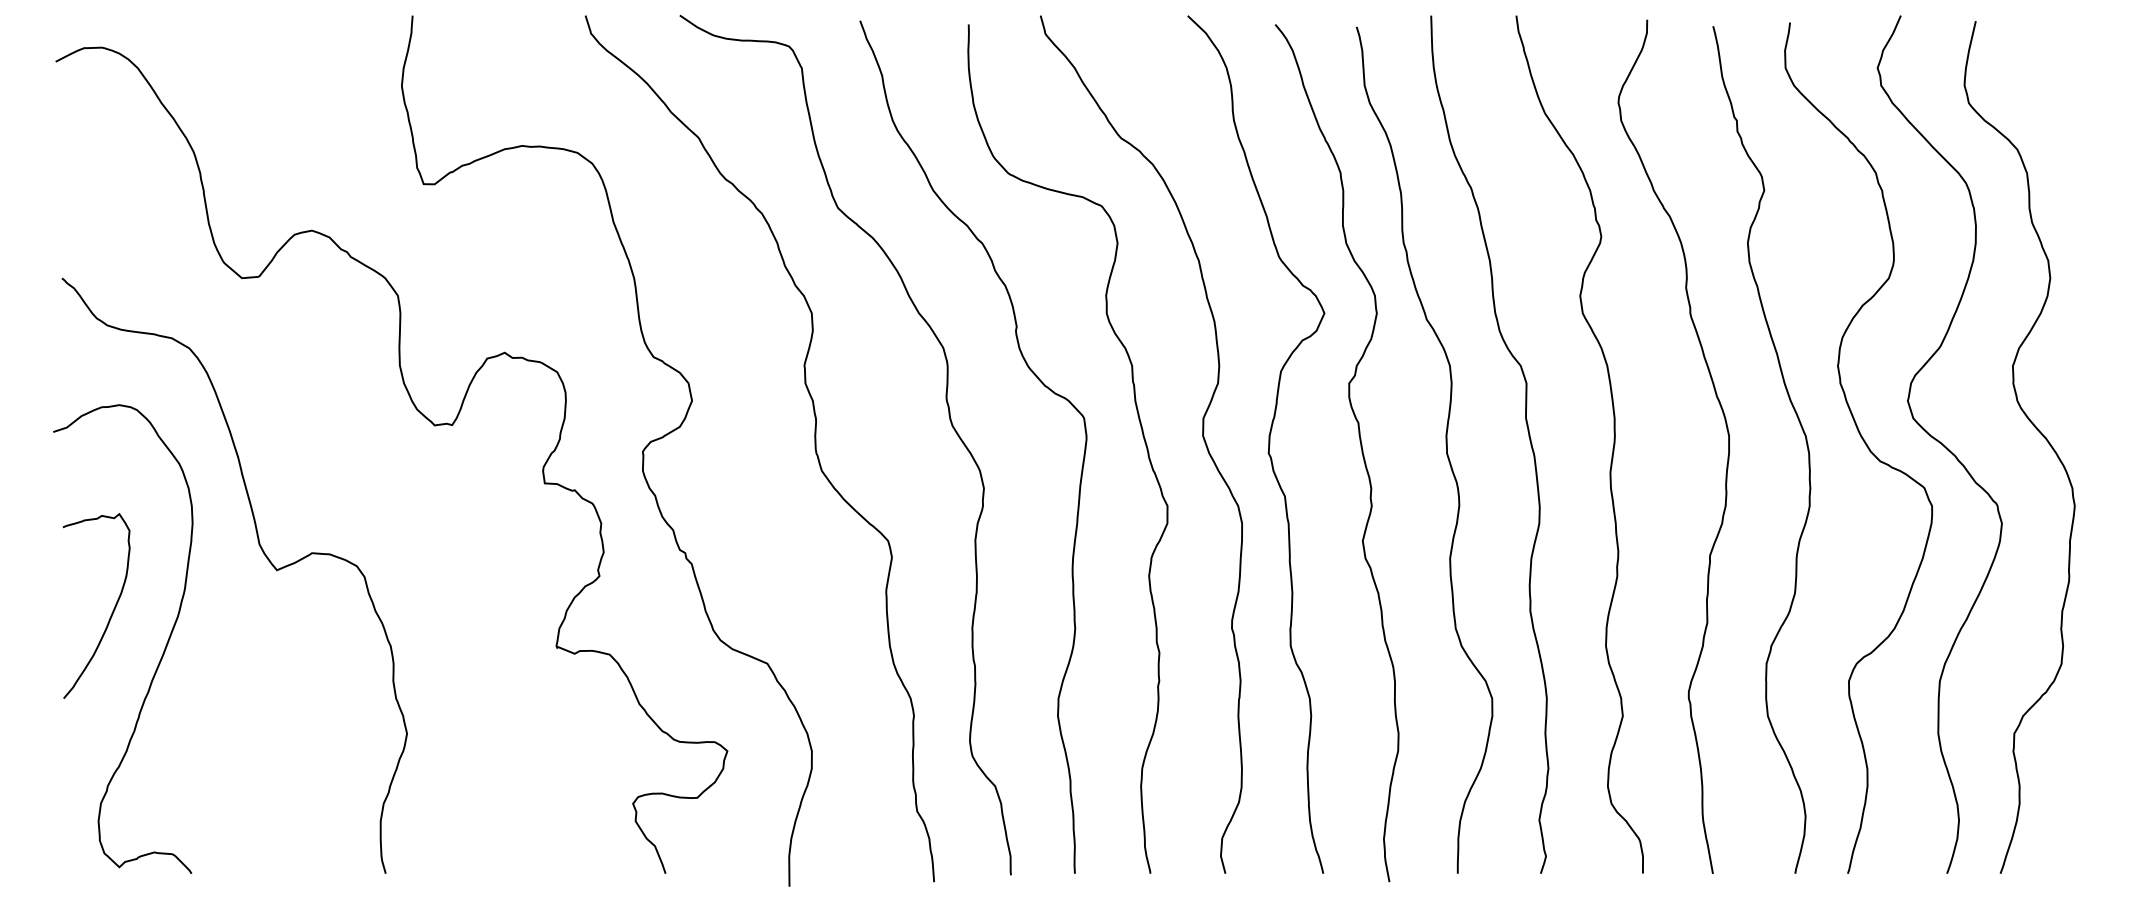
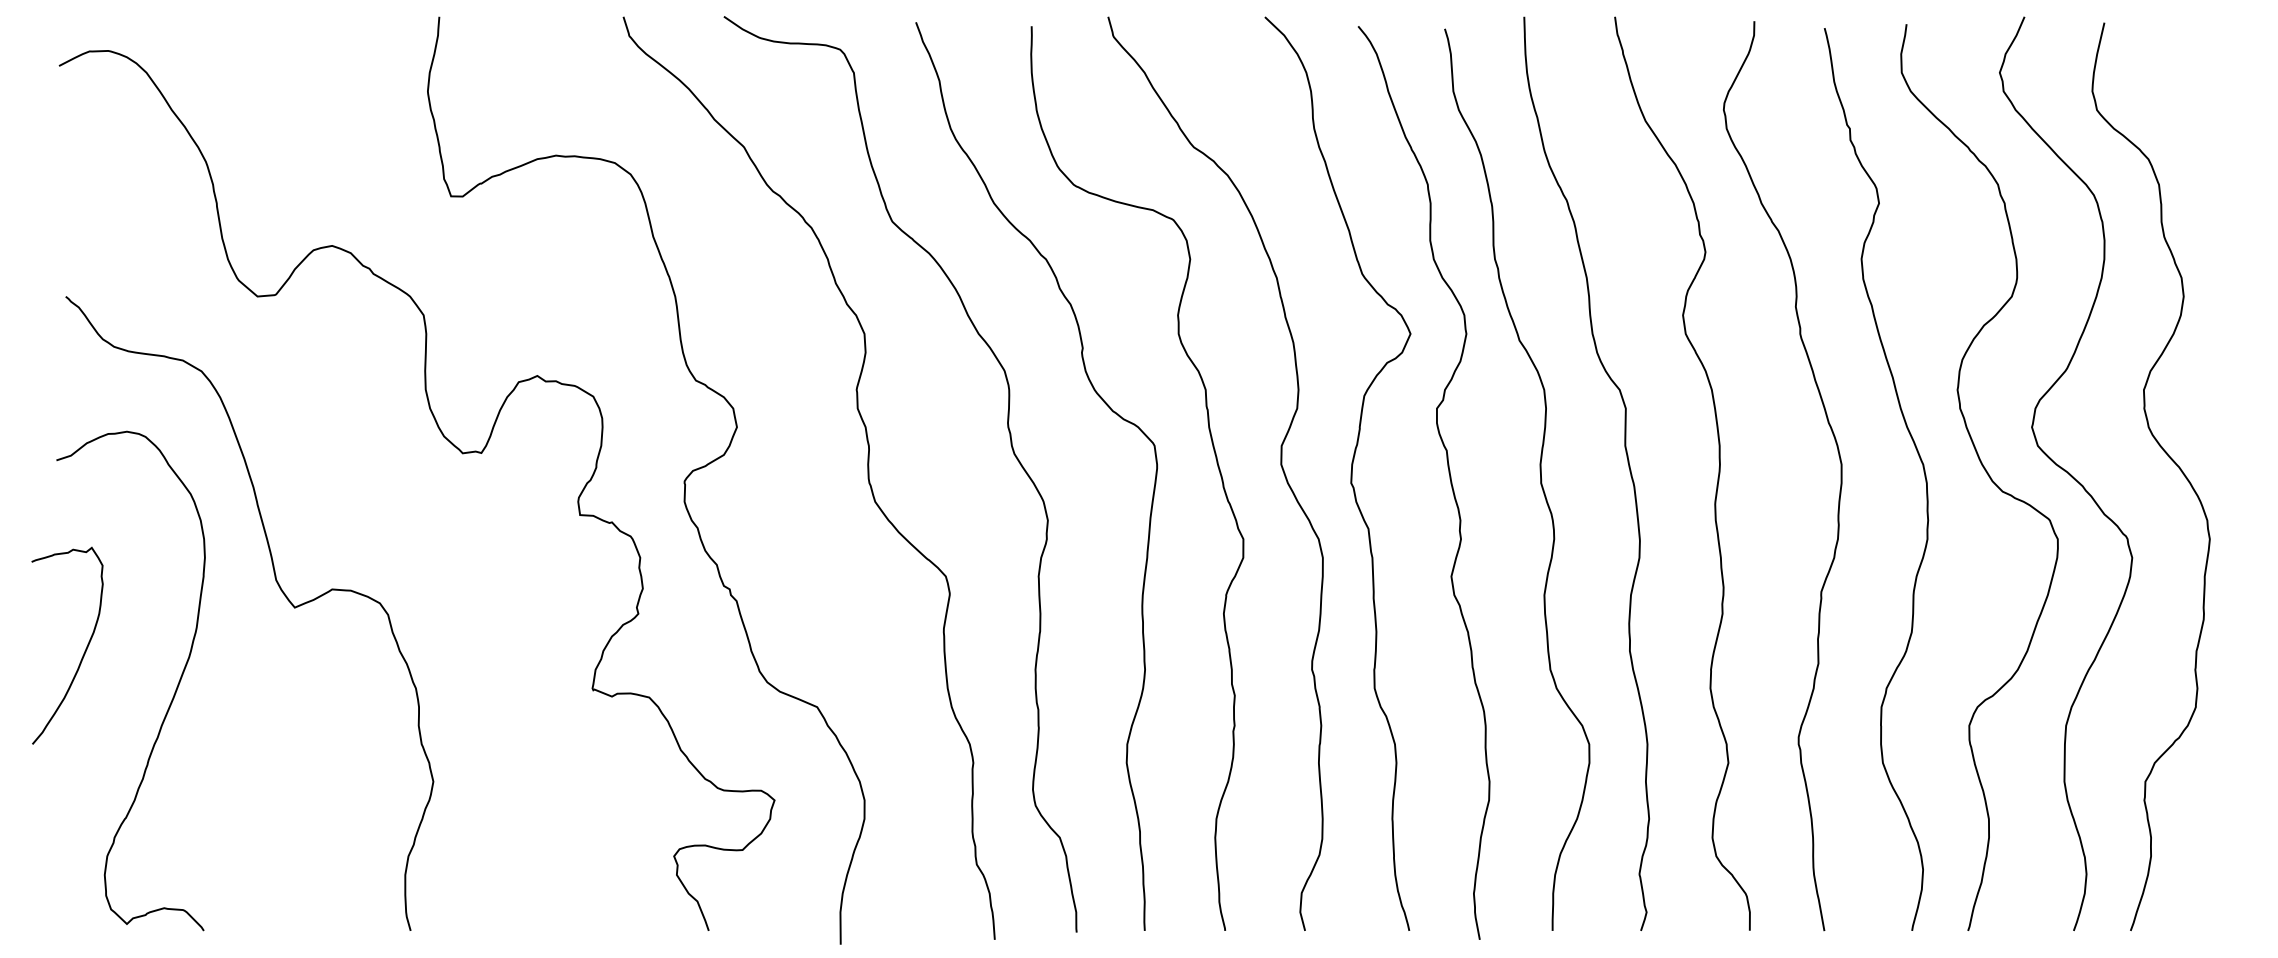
curve: (112, 610) -> (84, 650), moved

